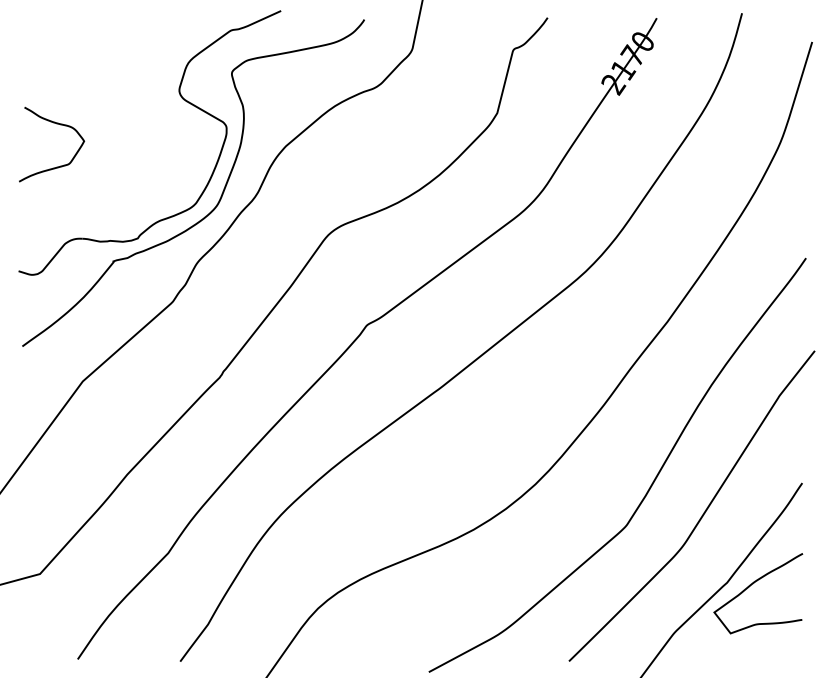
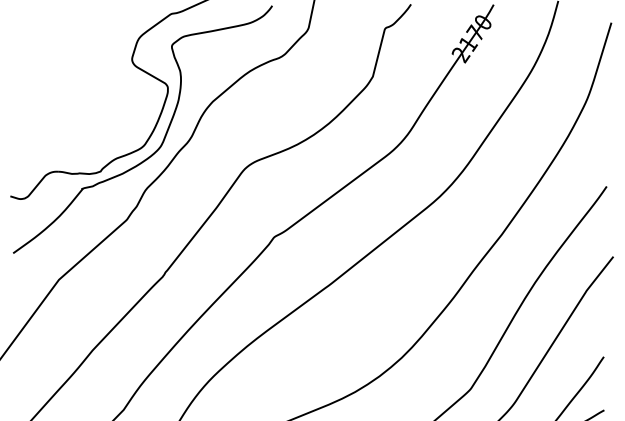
curve: (56, 124) -> (39, 85), removed

